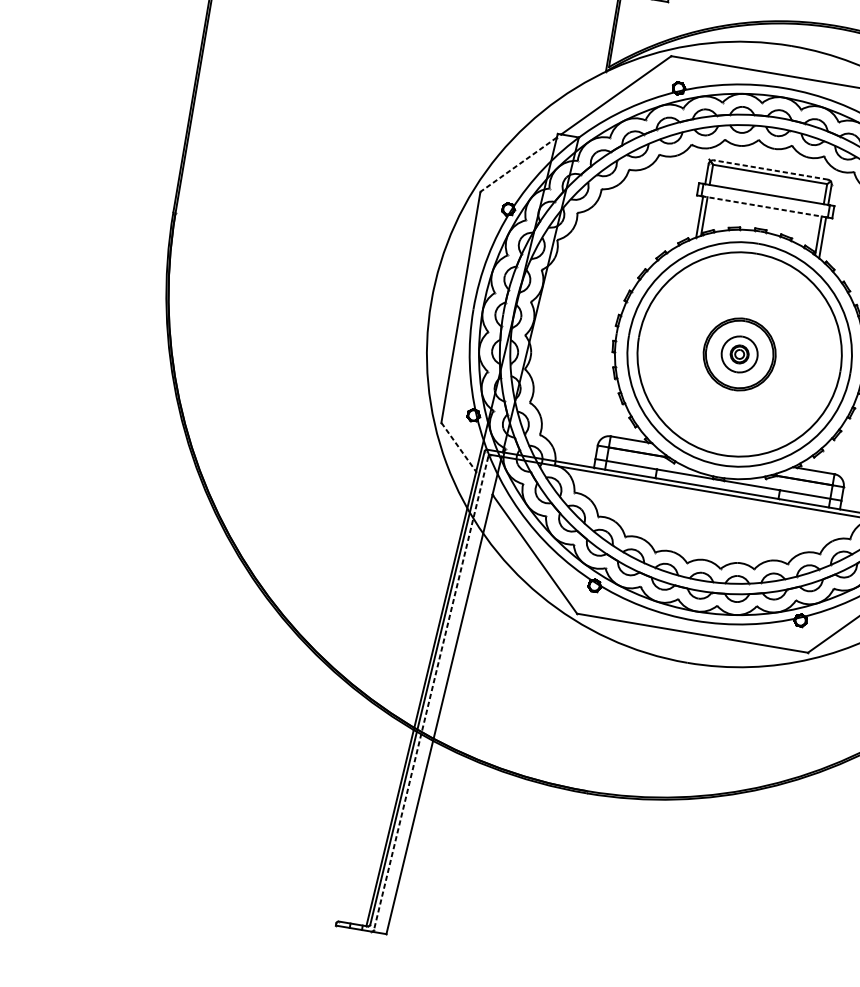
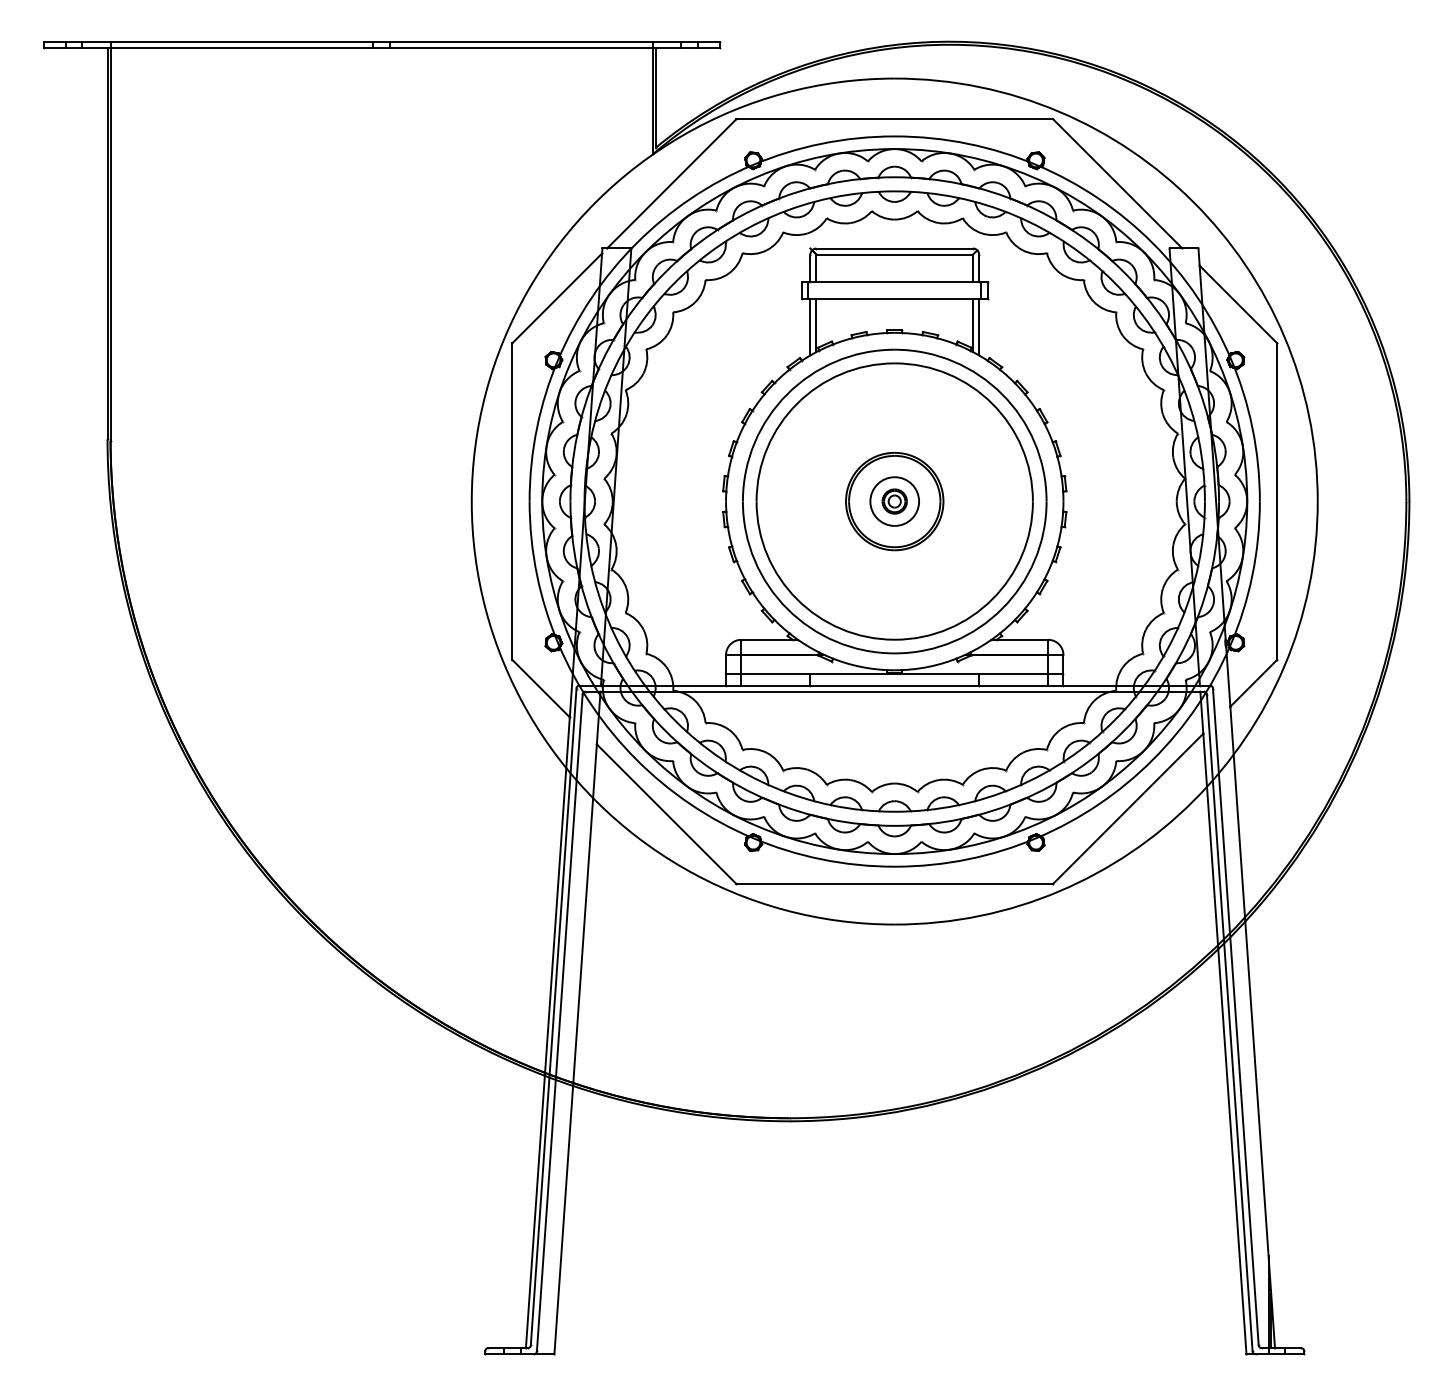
line: (518, 164) -> (556, 298), dashed -> solid
line: (770, 169) -> (894, 248), dashed -> solid
line: (764, 207) -> (894, 299), dashed -> solid
line: (459, 447) -> (541, 688), dashed -> solid
line: (430, 693) -> (559, 1023), dashed -> solid

